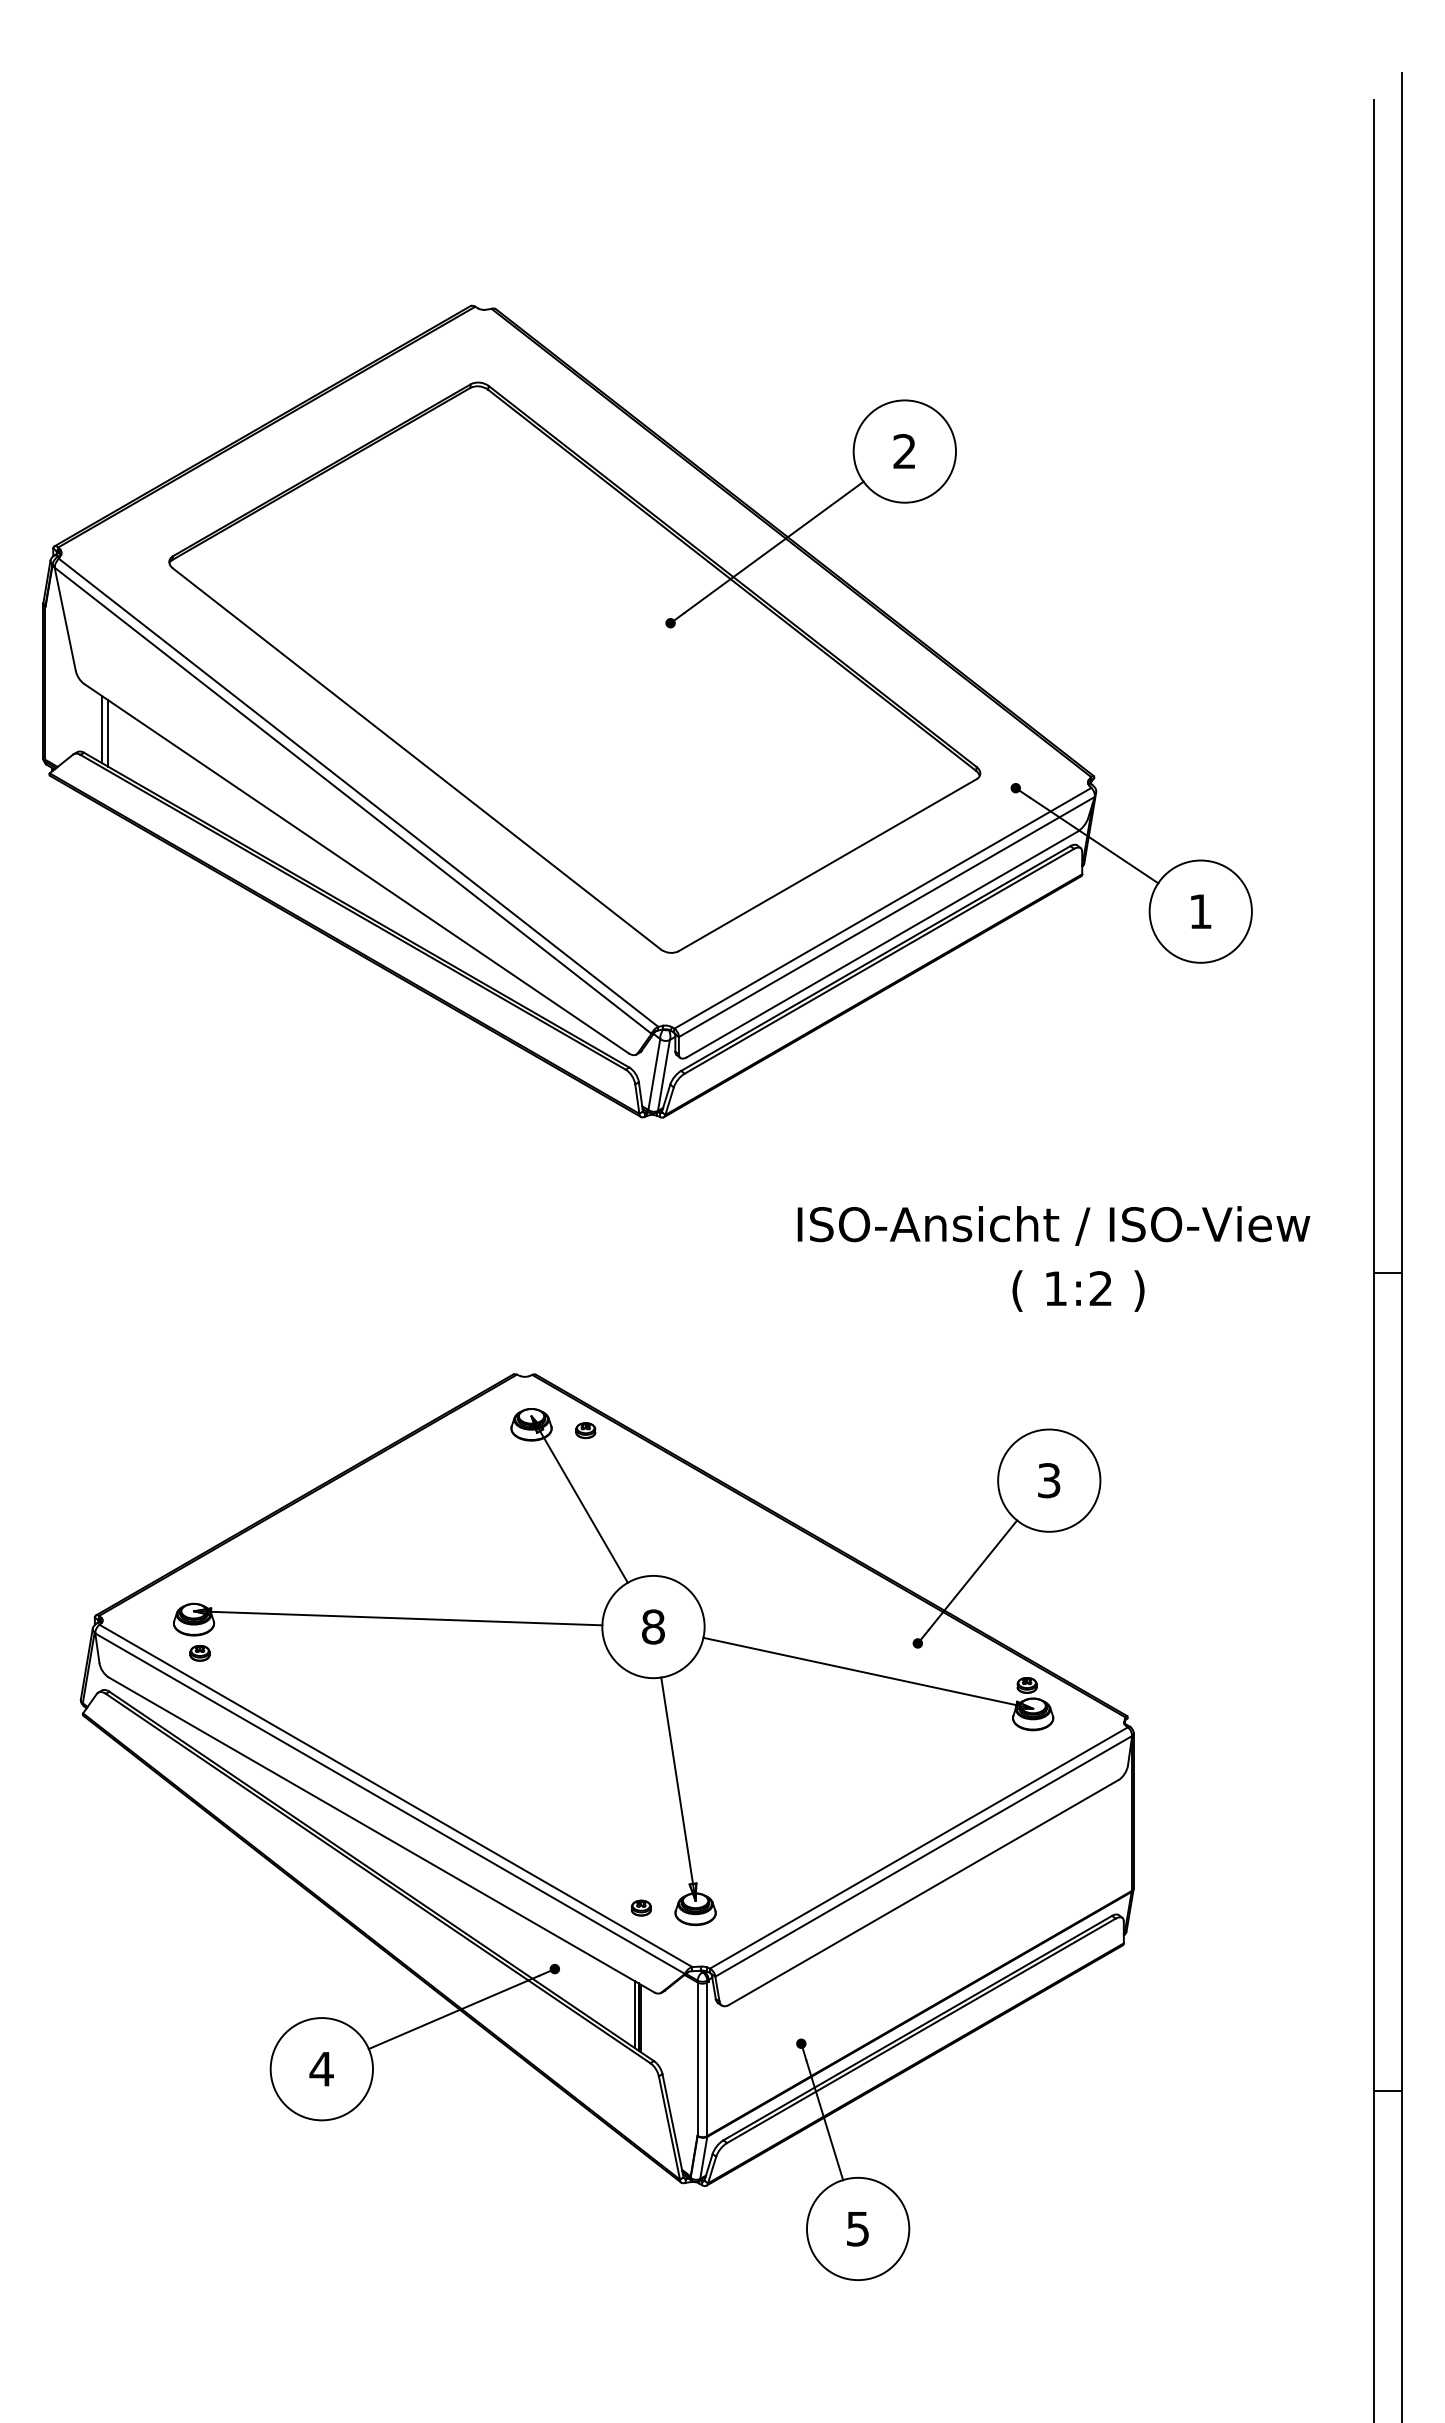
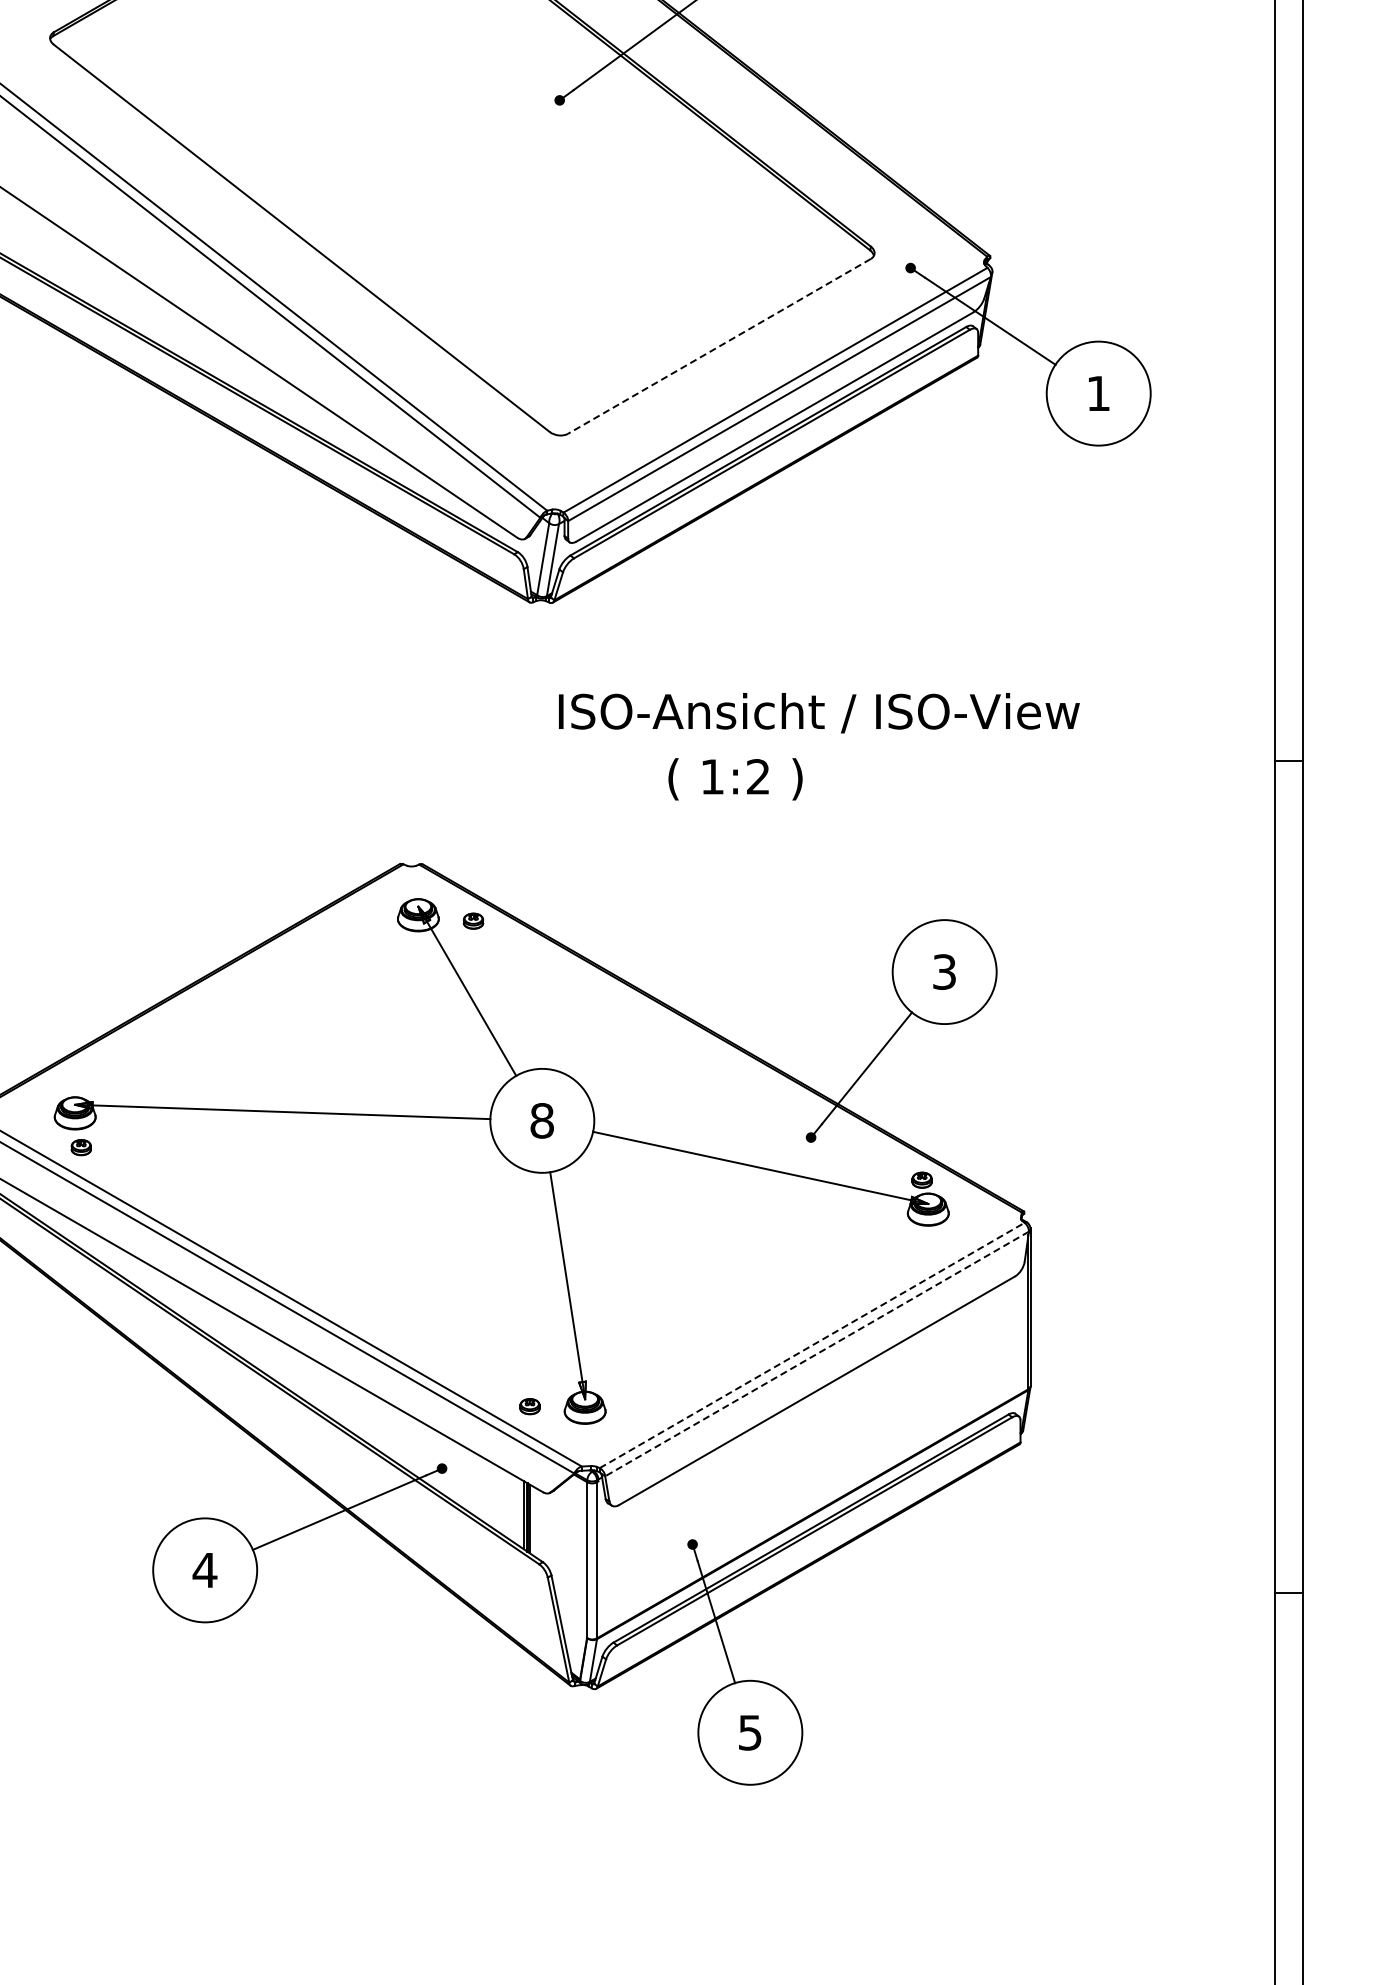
line: (827, 865) -> (719, 346), solid -> dashed
text: (1053, 1225) -> (818, 712), moved
text: (1078, 1290) -> (735, 778), moved
line: (919, 1847) -> (812, 1344), solid -> dashed
line: (923, 1856) -> (816, 1354), solid -> dashed

